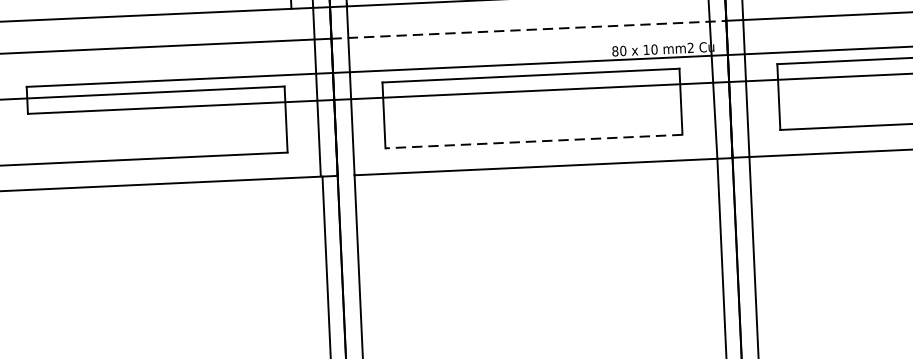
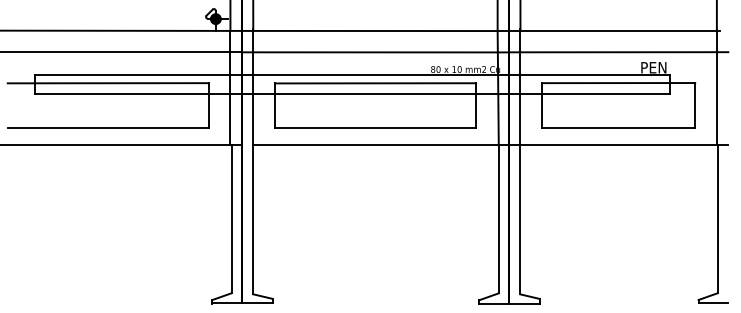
line: (528, 30) -> (375, 52), dashed -> solid
line: (532, 140) -> (374, 127), dashed -> solid

